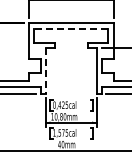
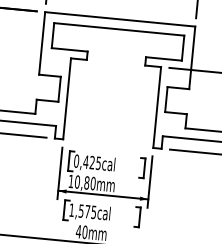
line: (71, 28) -> (119, 28), dashed -> solid
line: (45, 70) -> (66, 98), dashed -> solid

